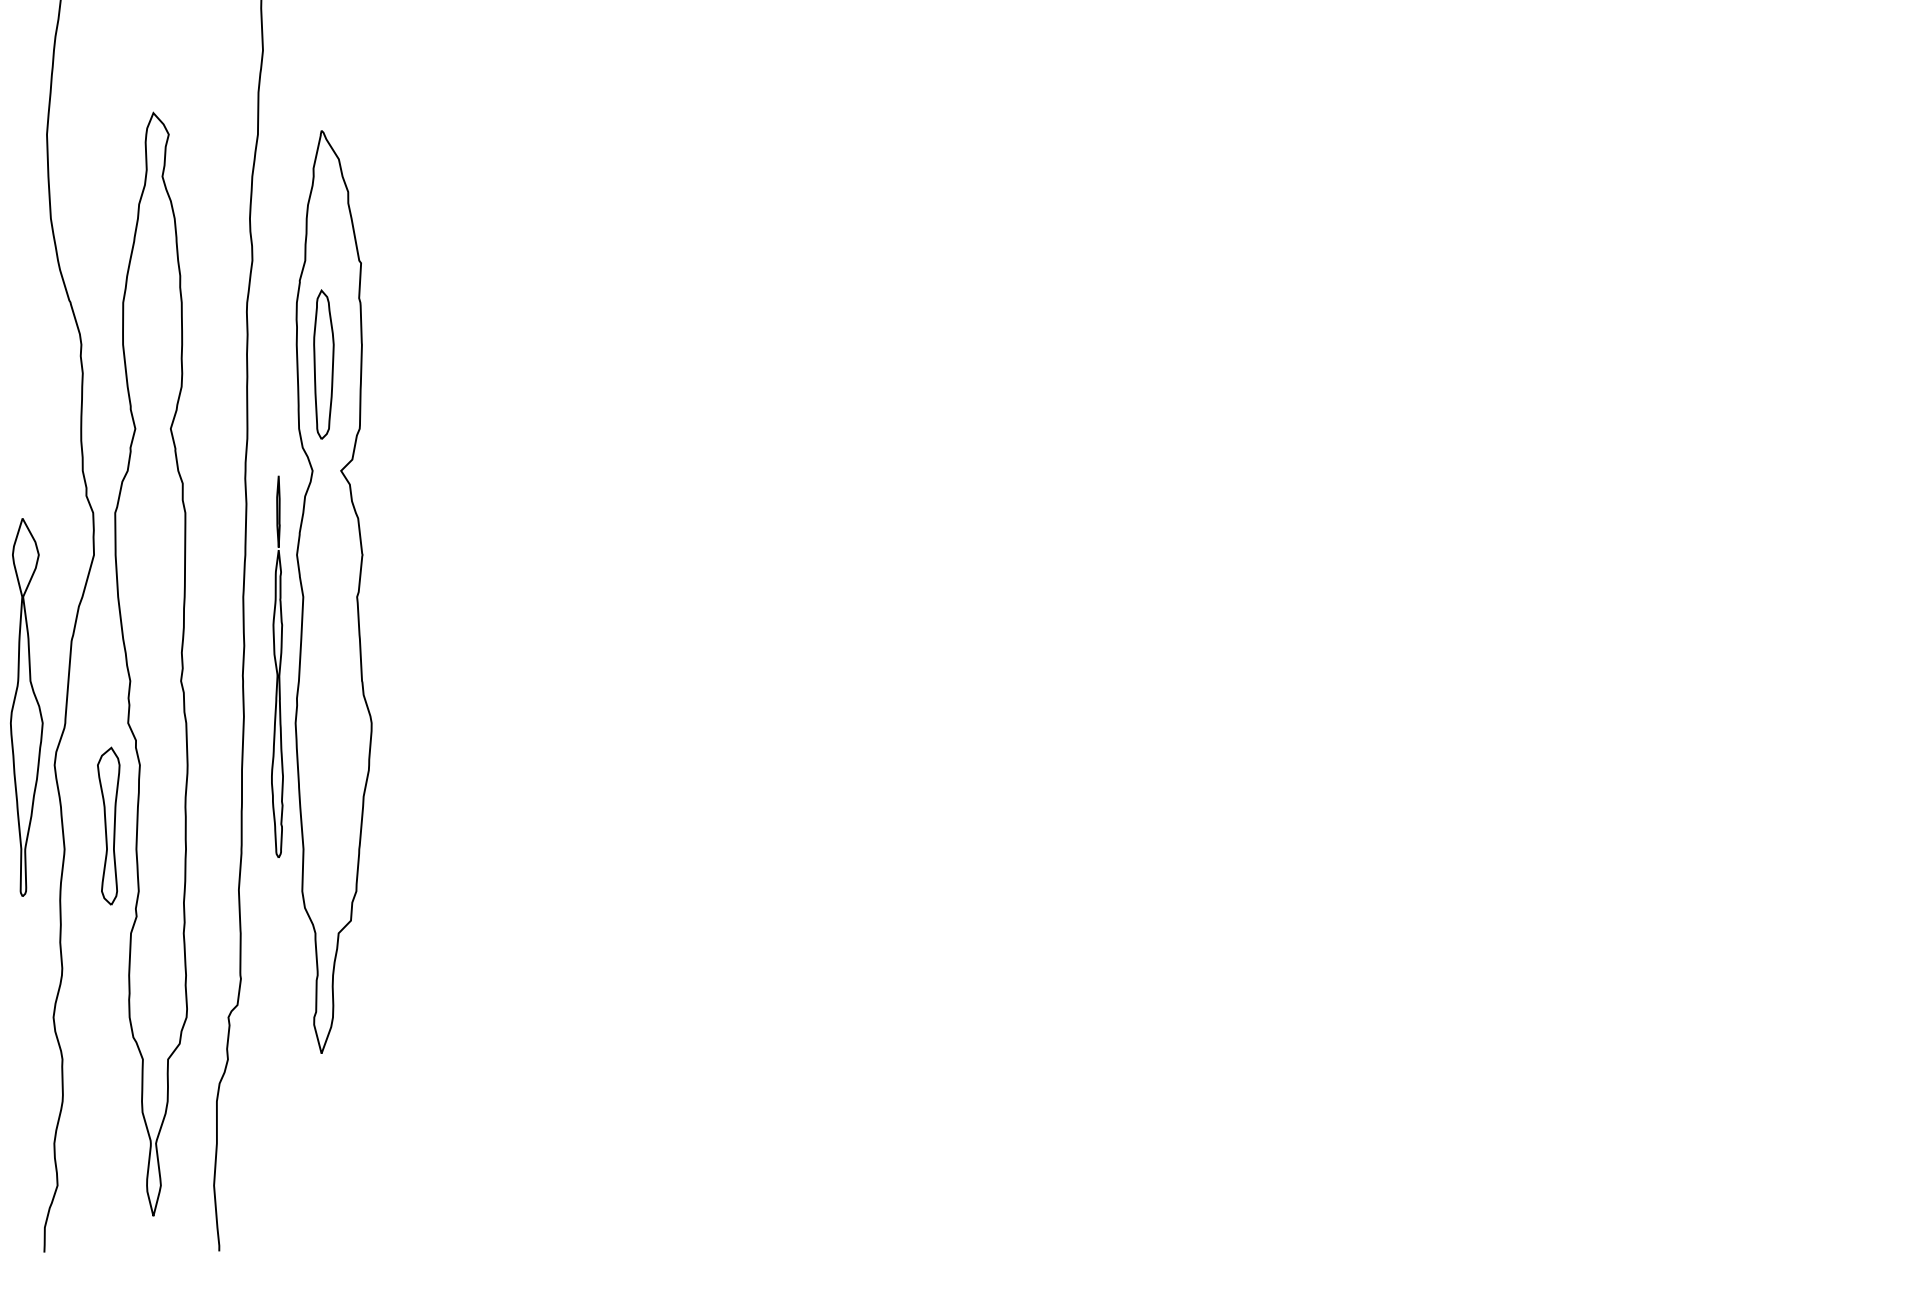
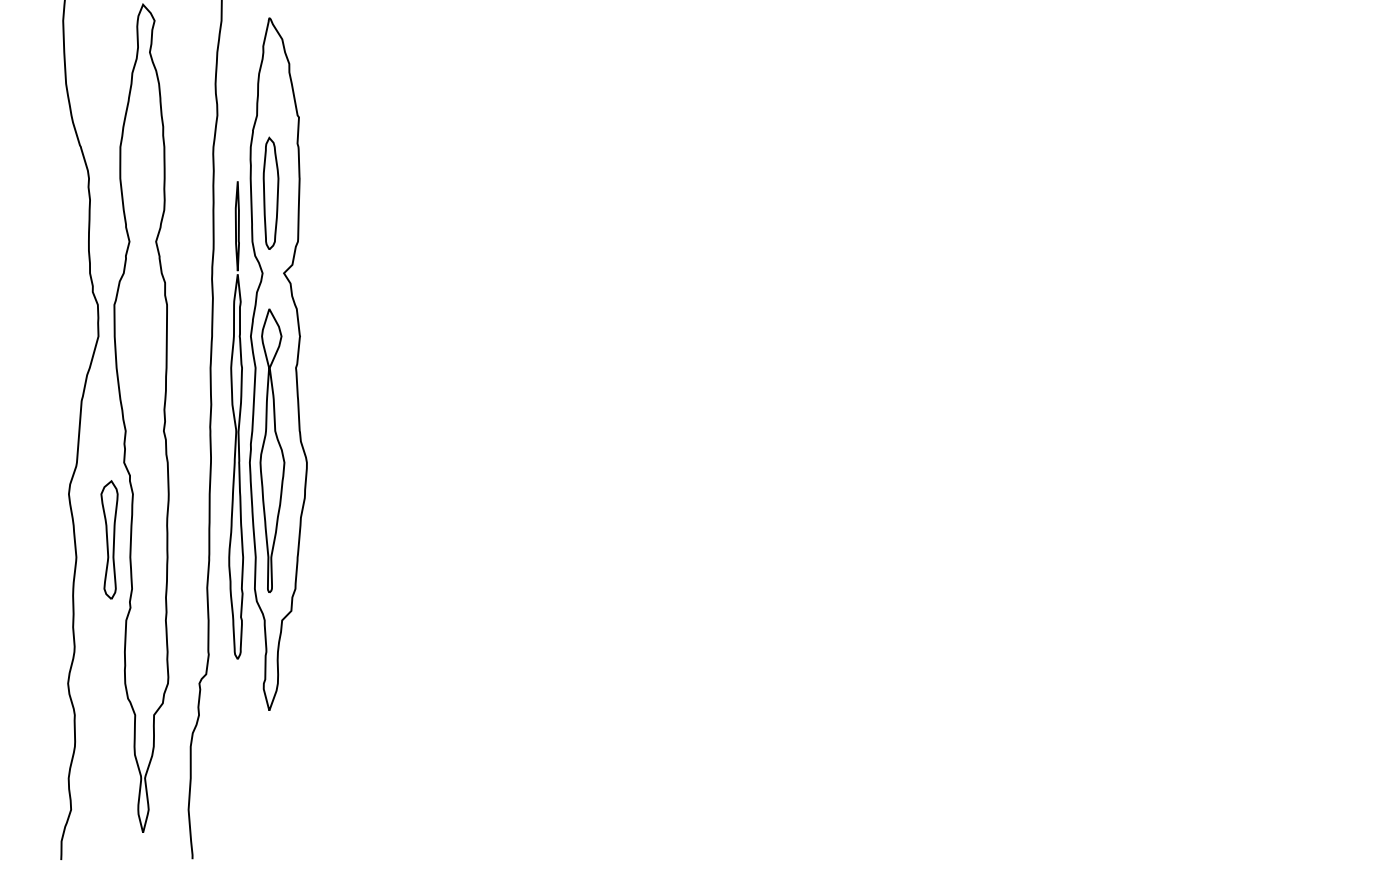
part: (277, 666) -> (236, 420), size x1.67
part: (26, 707) -> (272, 450), moved

